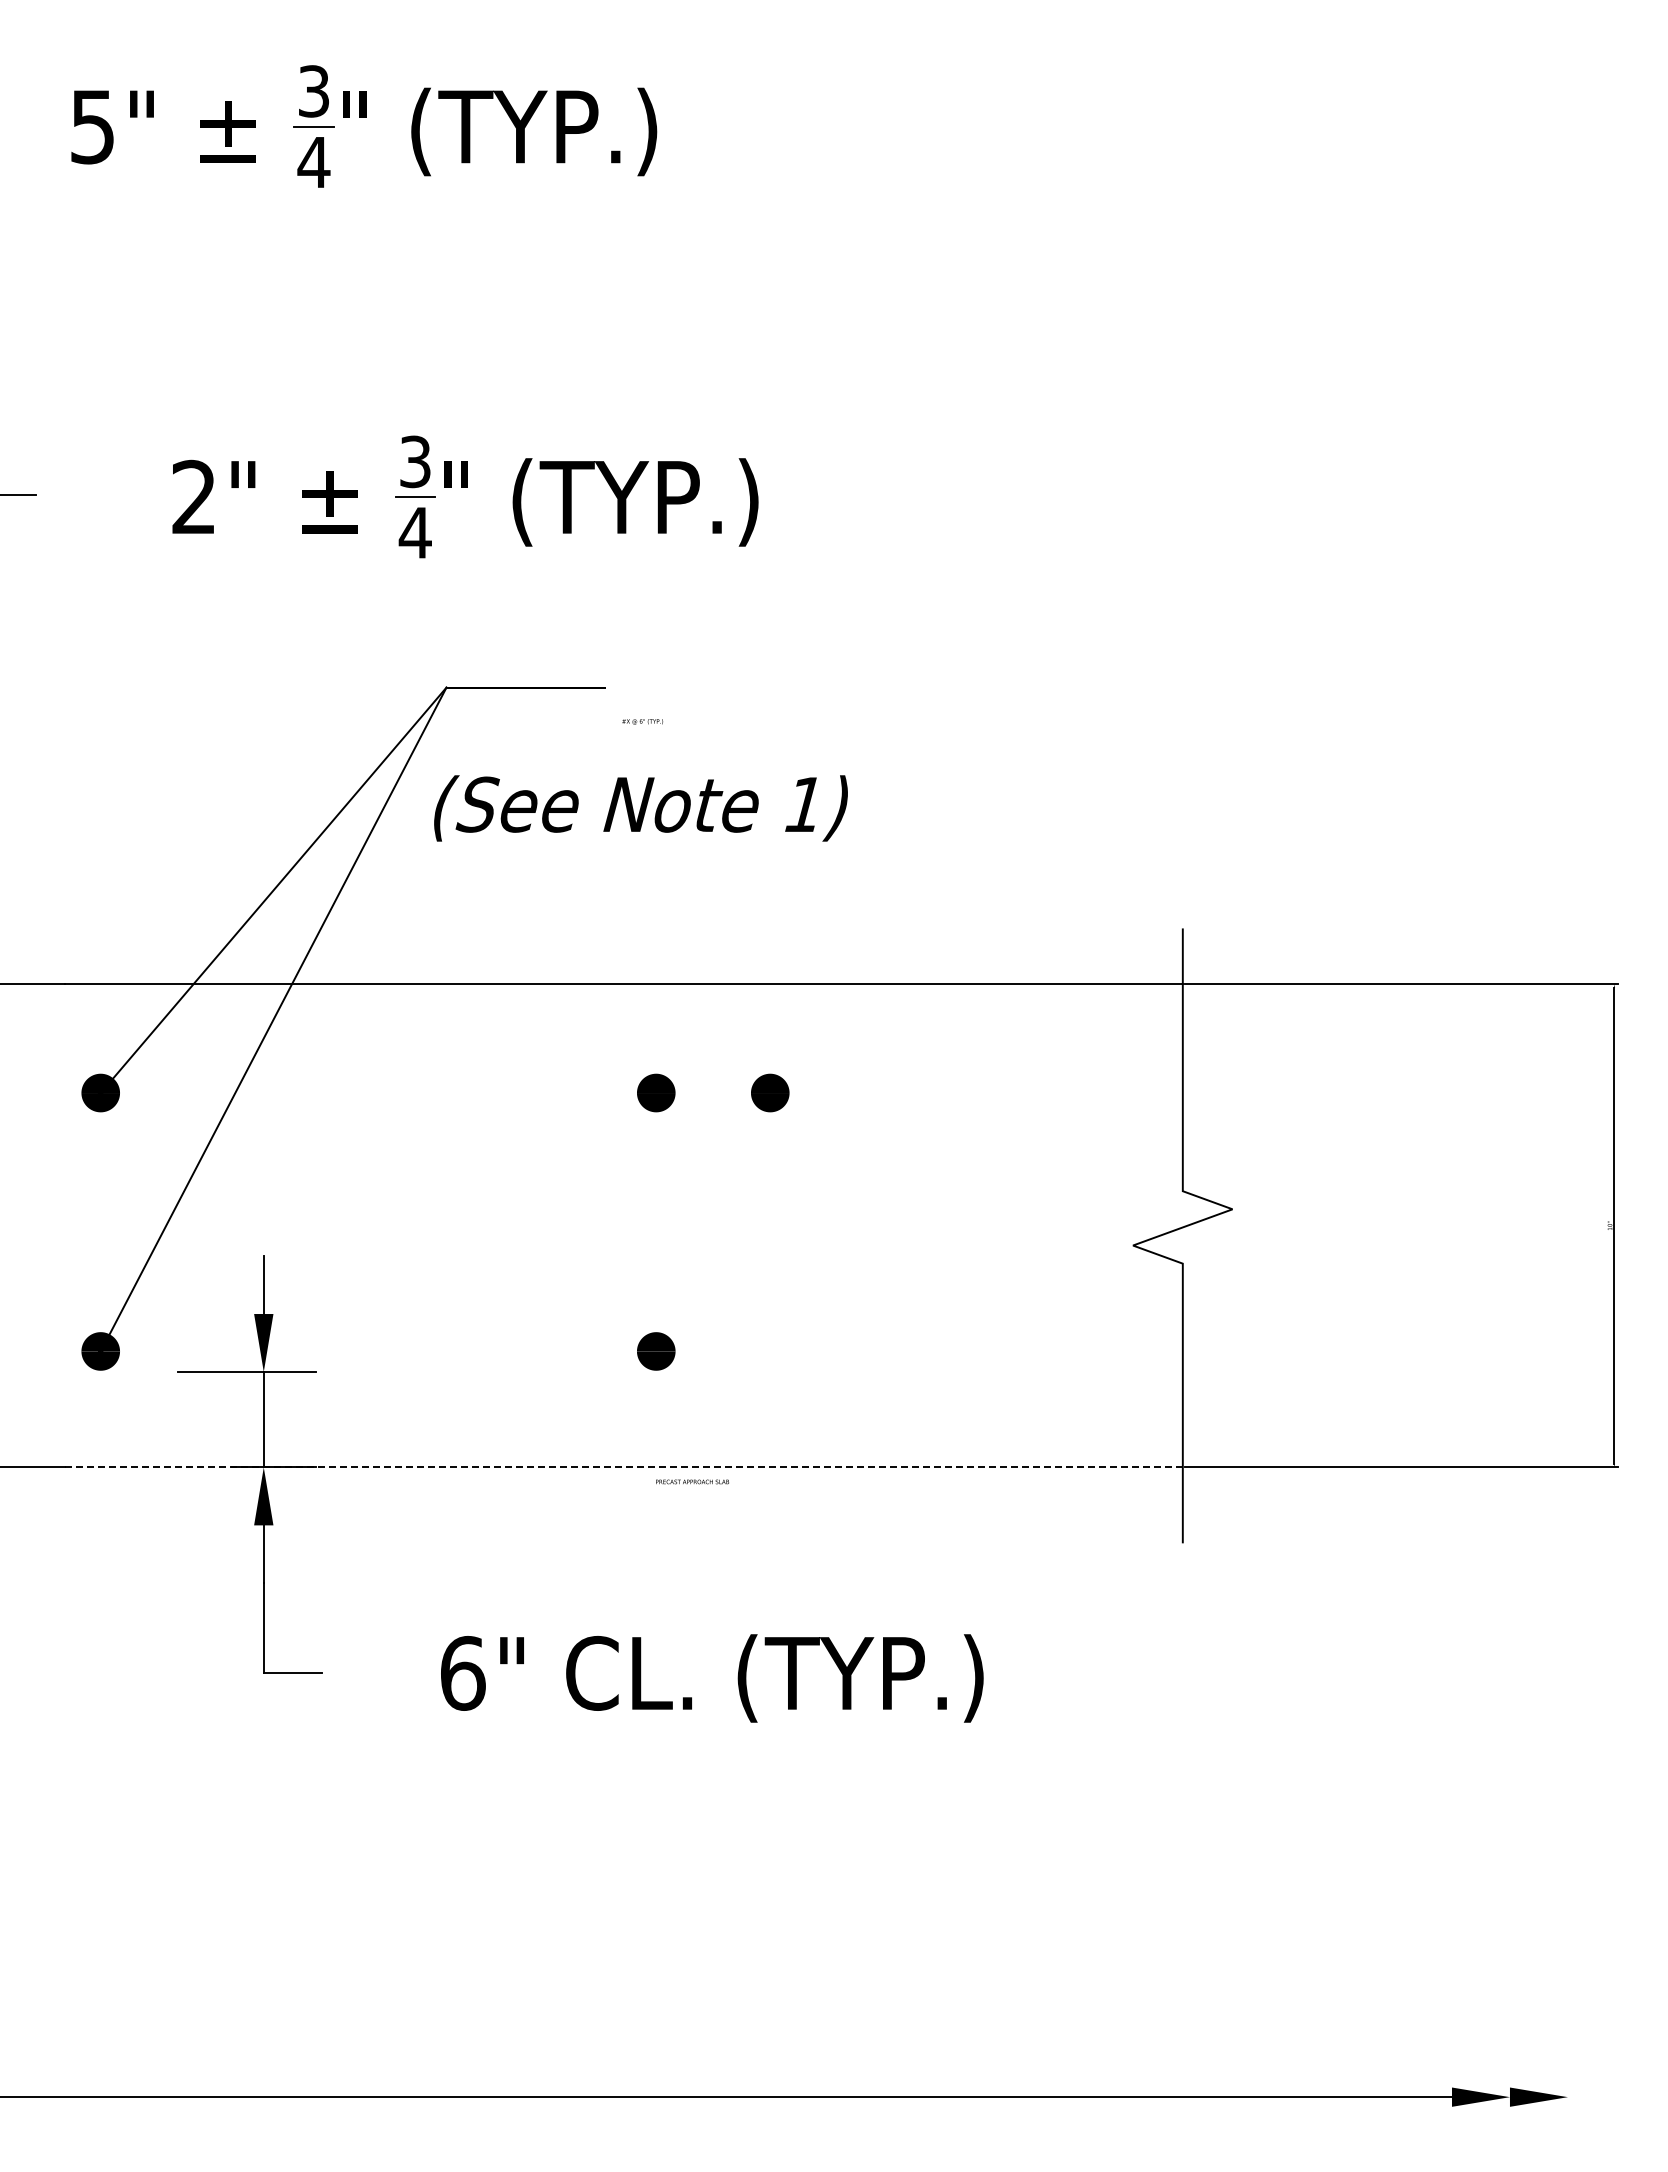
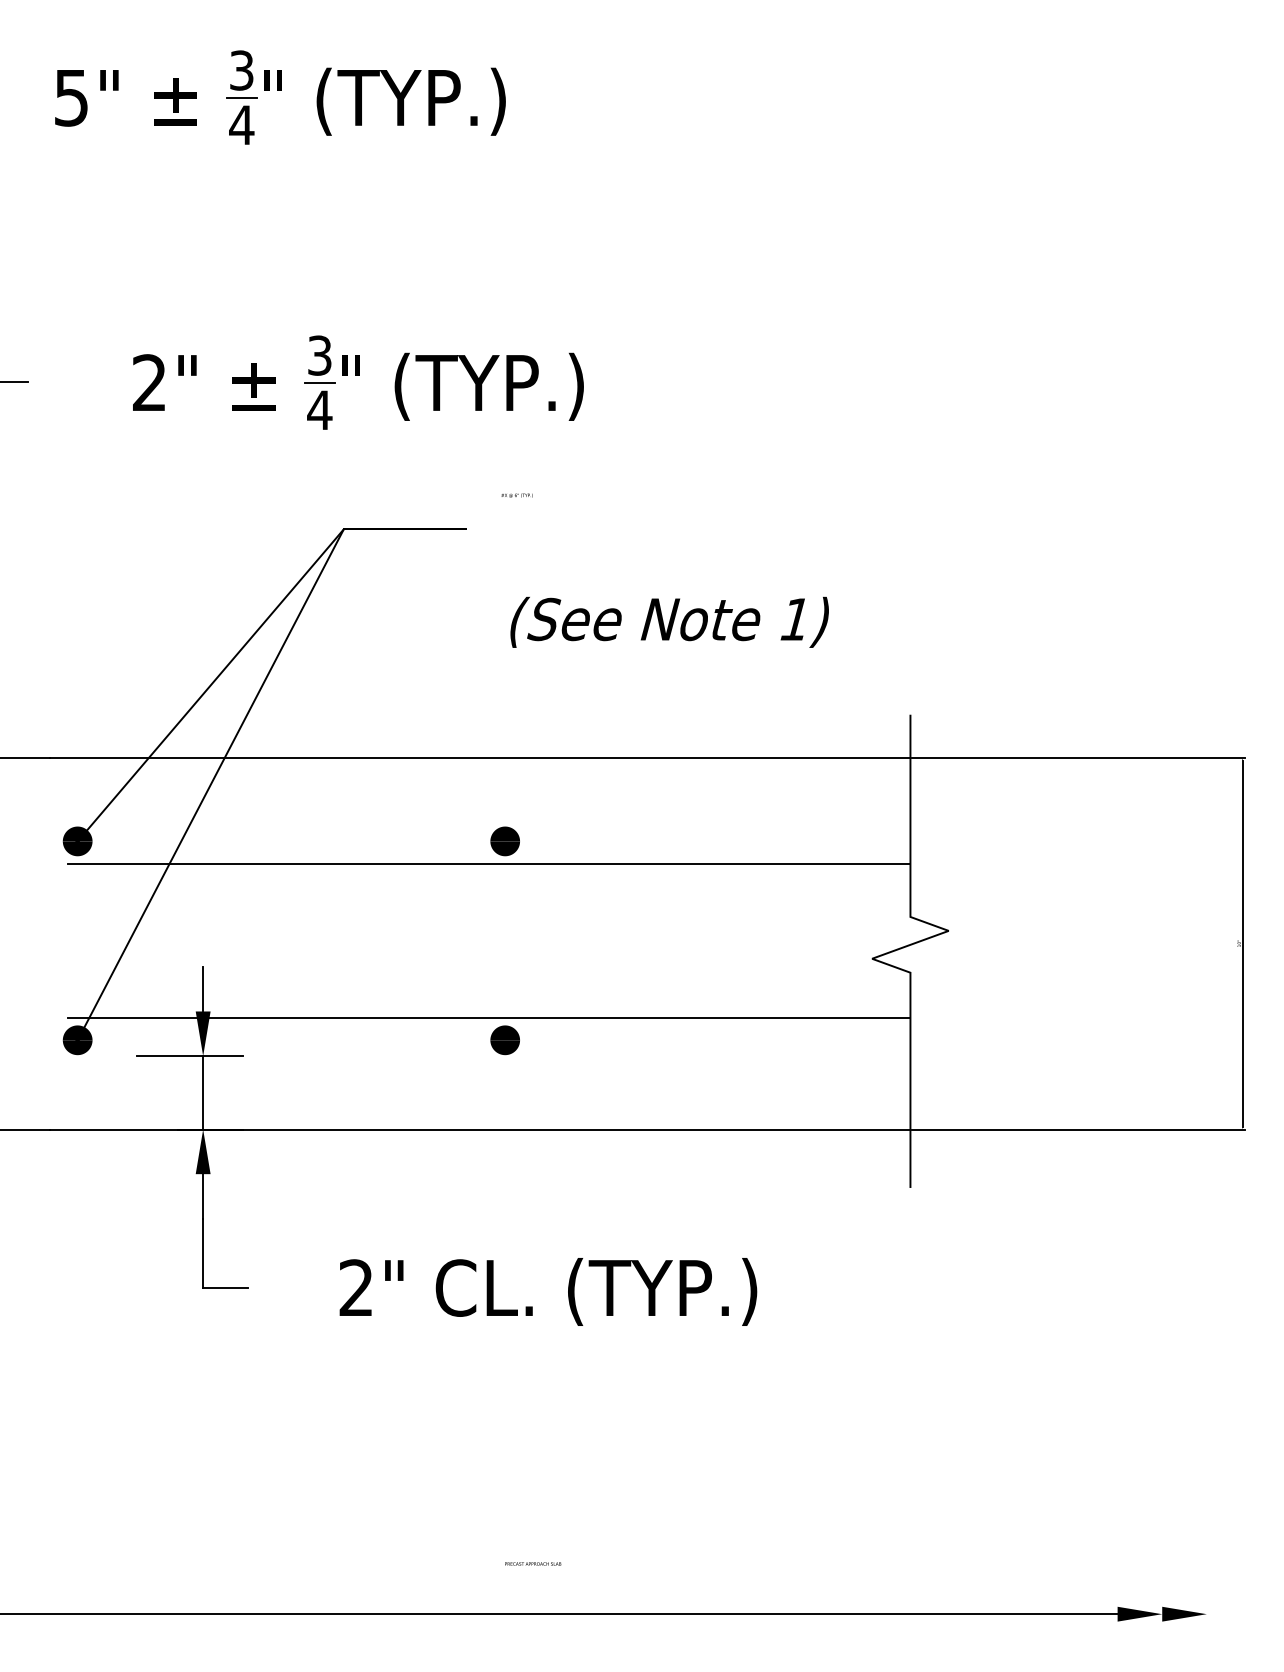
text: (642, 721) -> (516, 495), moved
text: (640, 808) -> (669, 622), moved
part: (770, 1092) -> (593, 841), removed
line: (635, 1122) -> (489, 864), added
line: (635, 1322) -> (489, 1018), added
line: (624, 1467) -> (480, 1129), dashed -> solid
text: (692, 1481) -> (533, 1563), moved
text: (463, 1672) -> (356, 1287), 6" -> 2"

